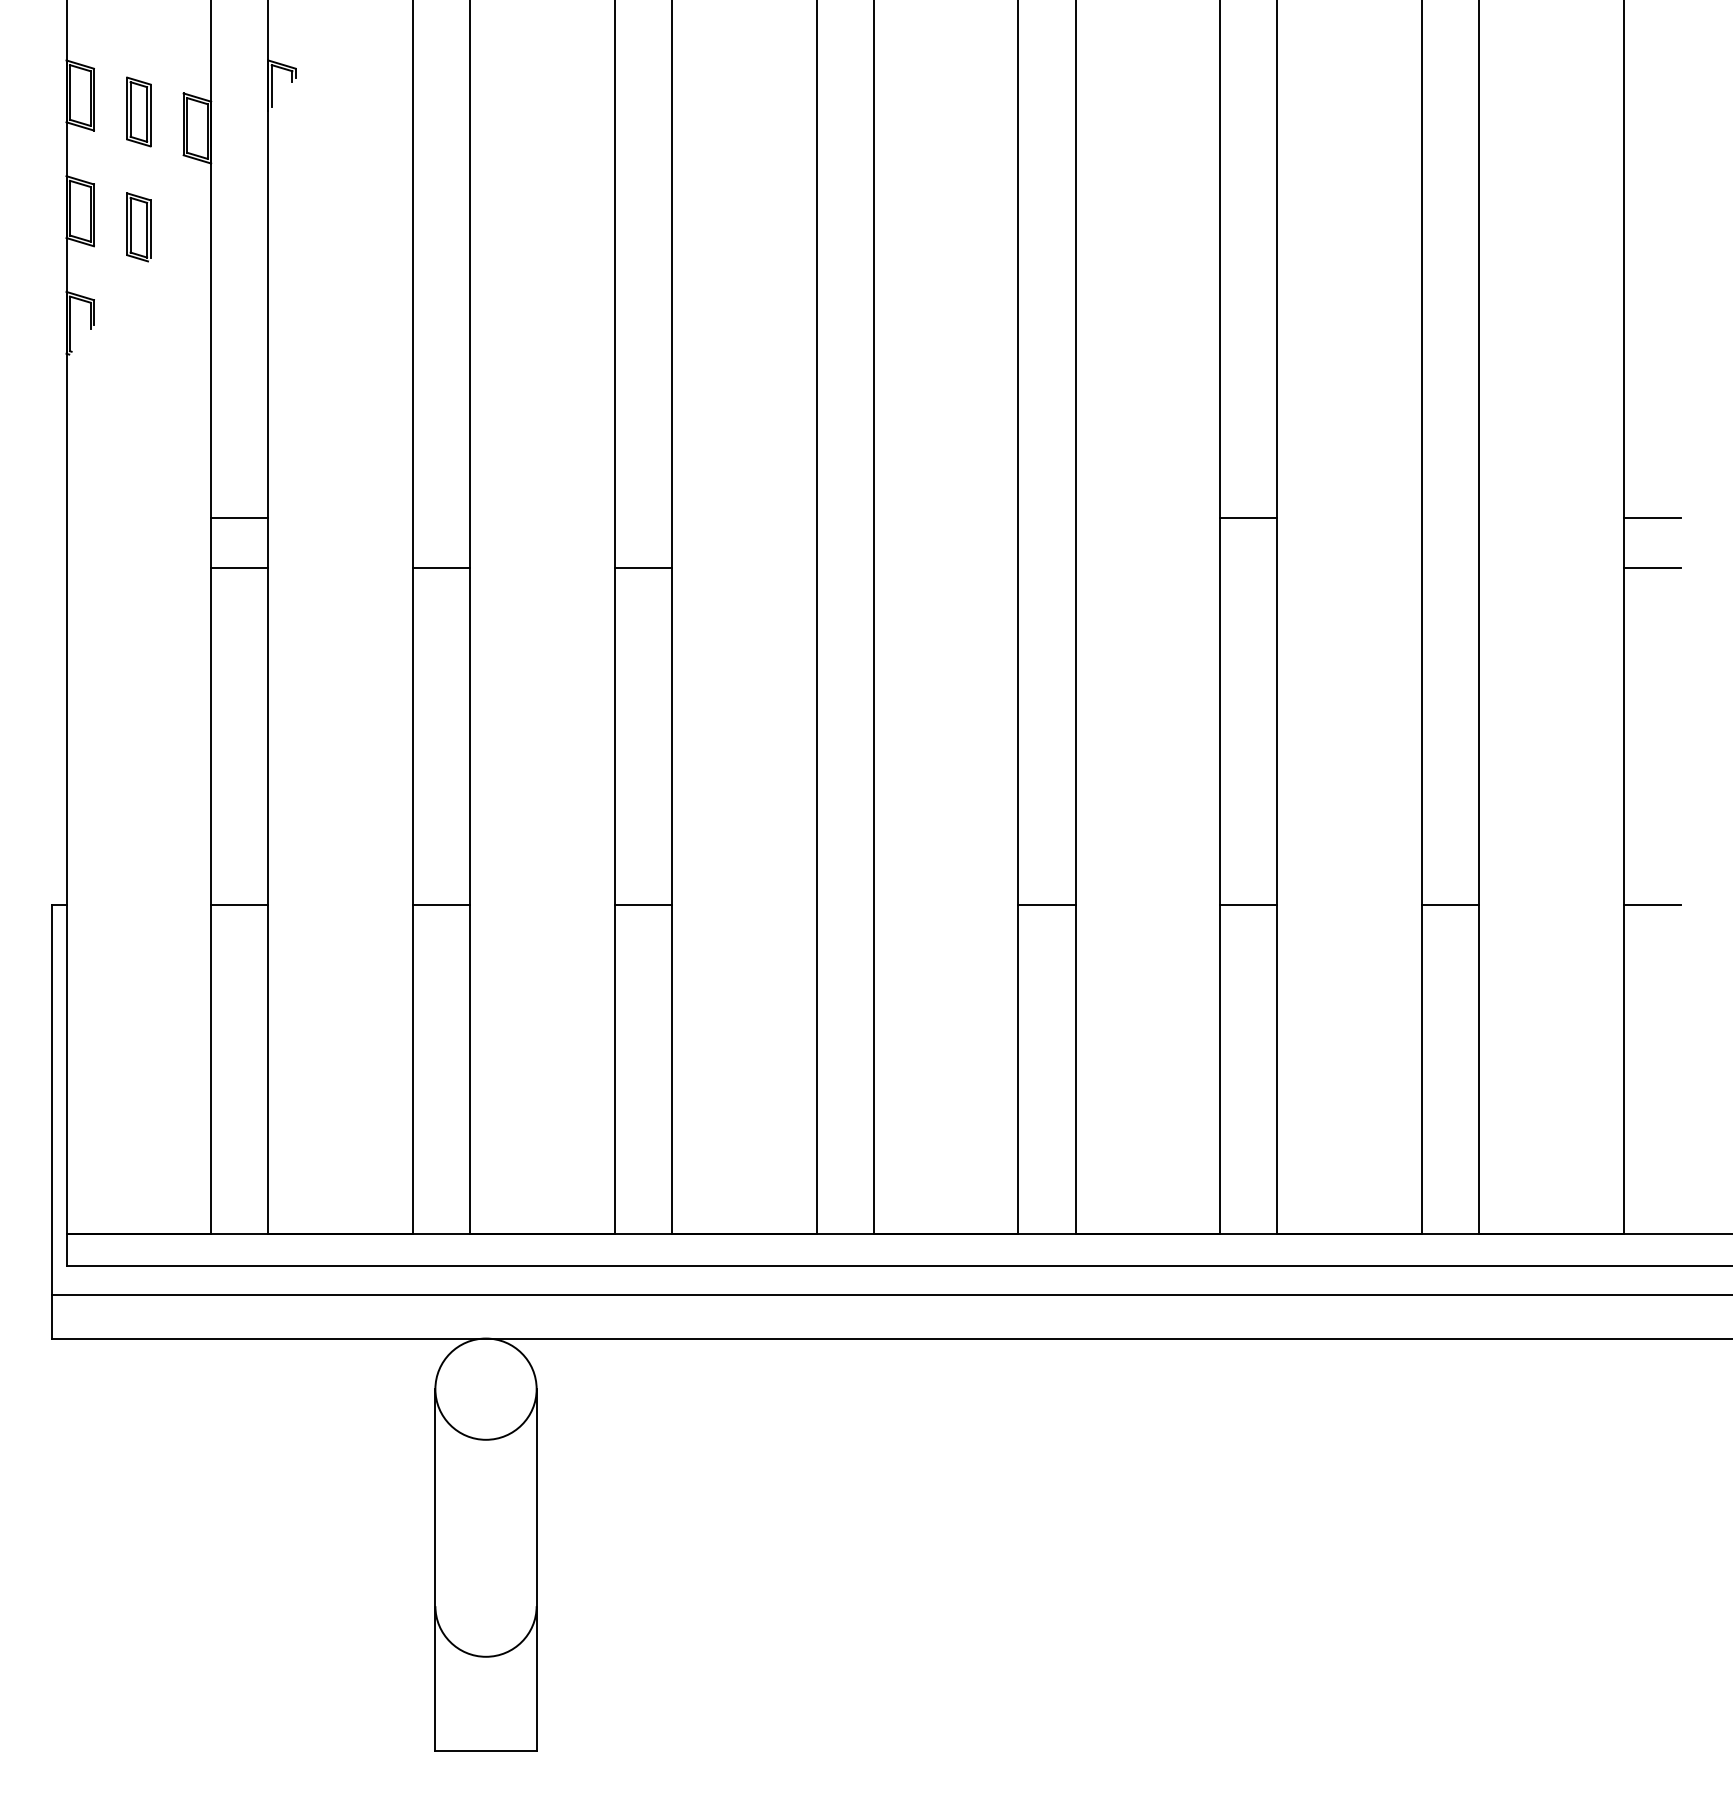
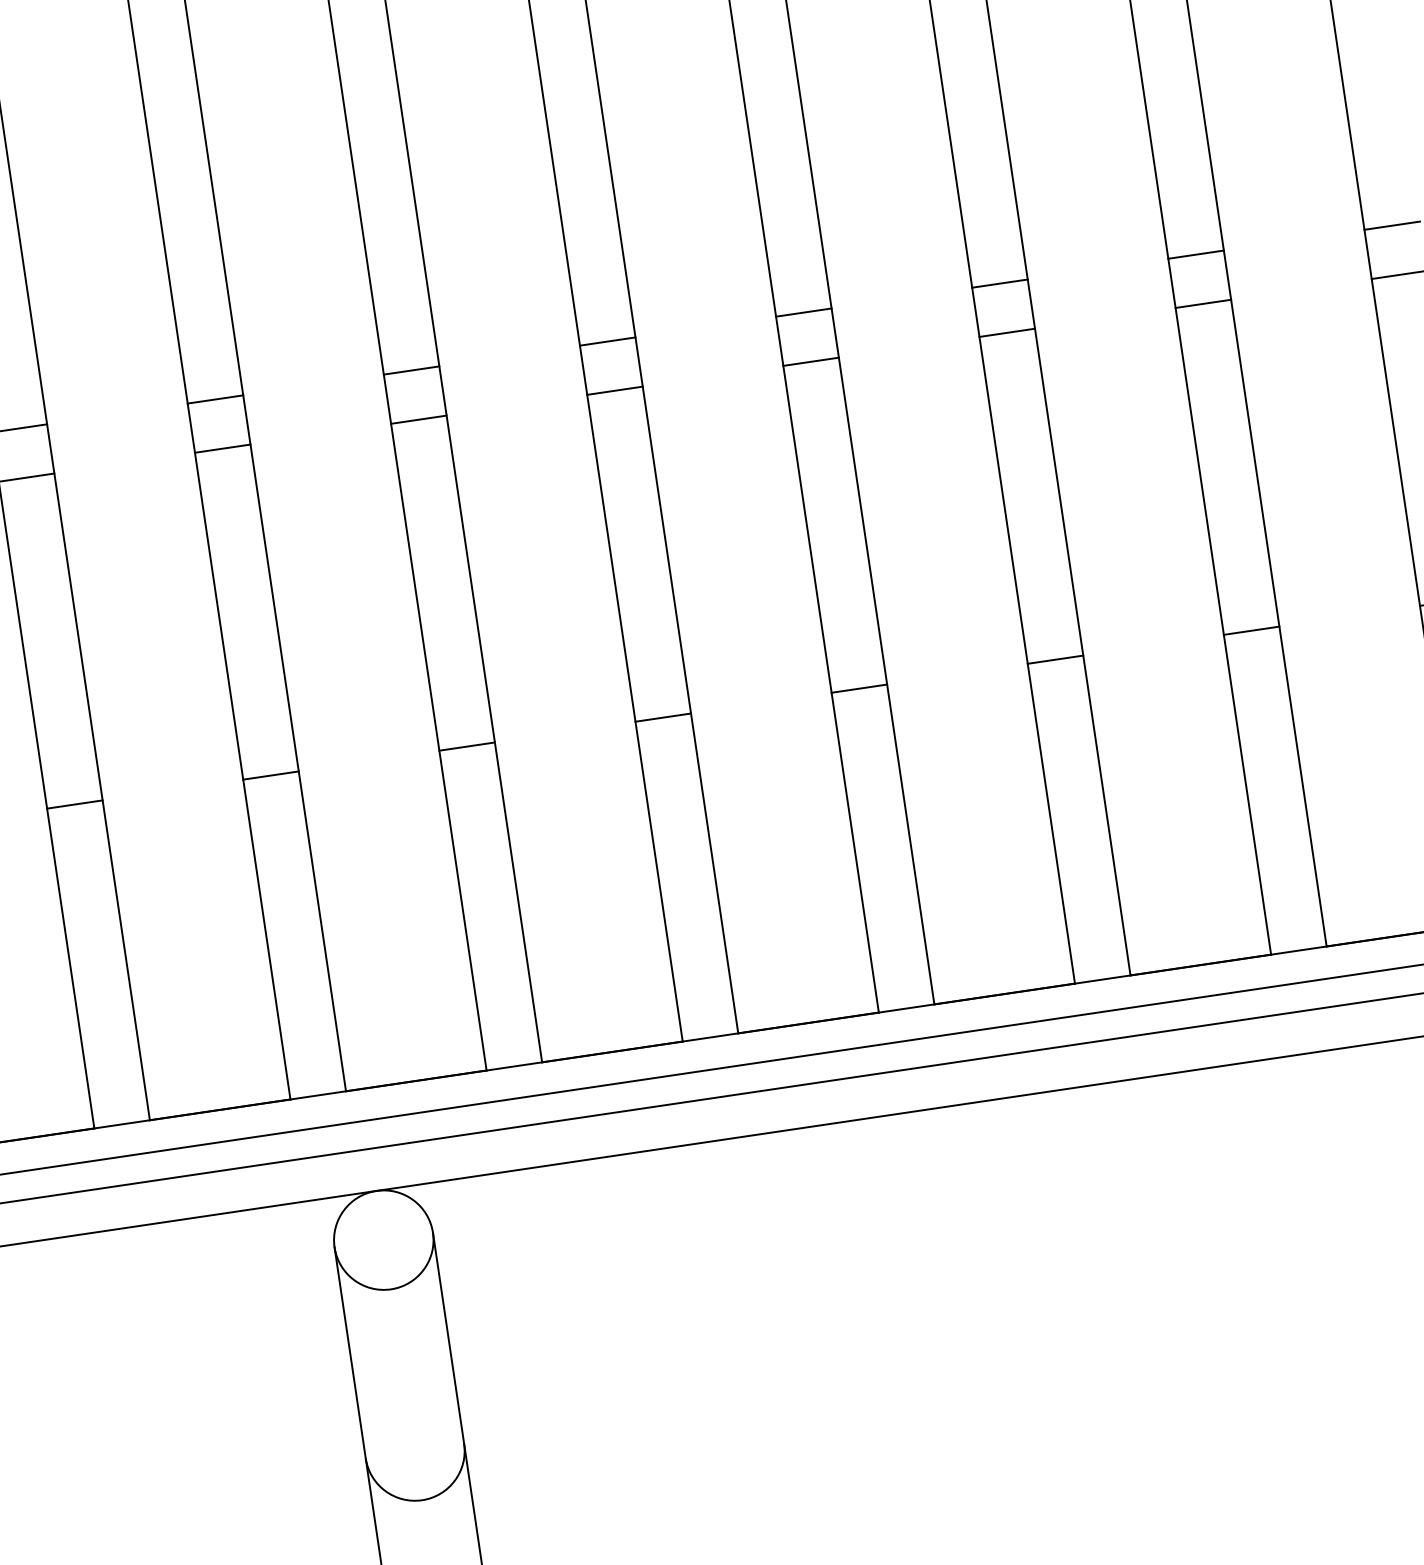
line: (441, 517) -> (215, 399), added
line: (642, 517) -> (410, 370), added
line: (844, 517) -> (607, 341), added
line: (1046, 517) -> (803, 312), added
line: (1450, 517) -> (1196, 254), added
line: (844, 568) -> (614, 391), added
line: (1046, 568) -> (810, 362), added
line: (1248, 568) -> (1007, 333), added
line: (1450, 568) -> (1203, 304), added
line: (844, 904) -> (662, 717), added

